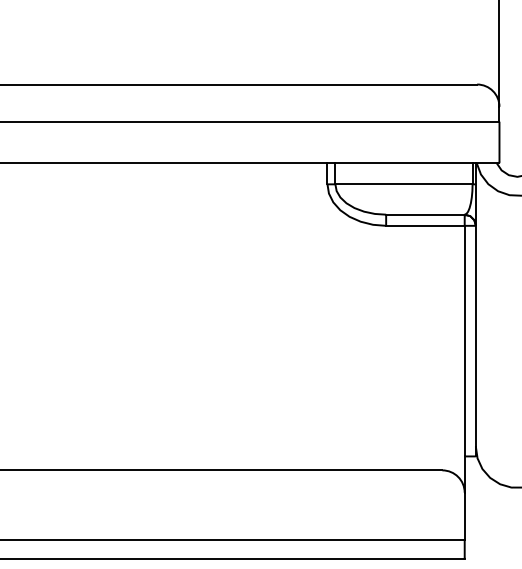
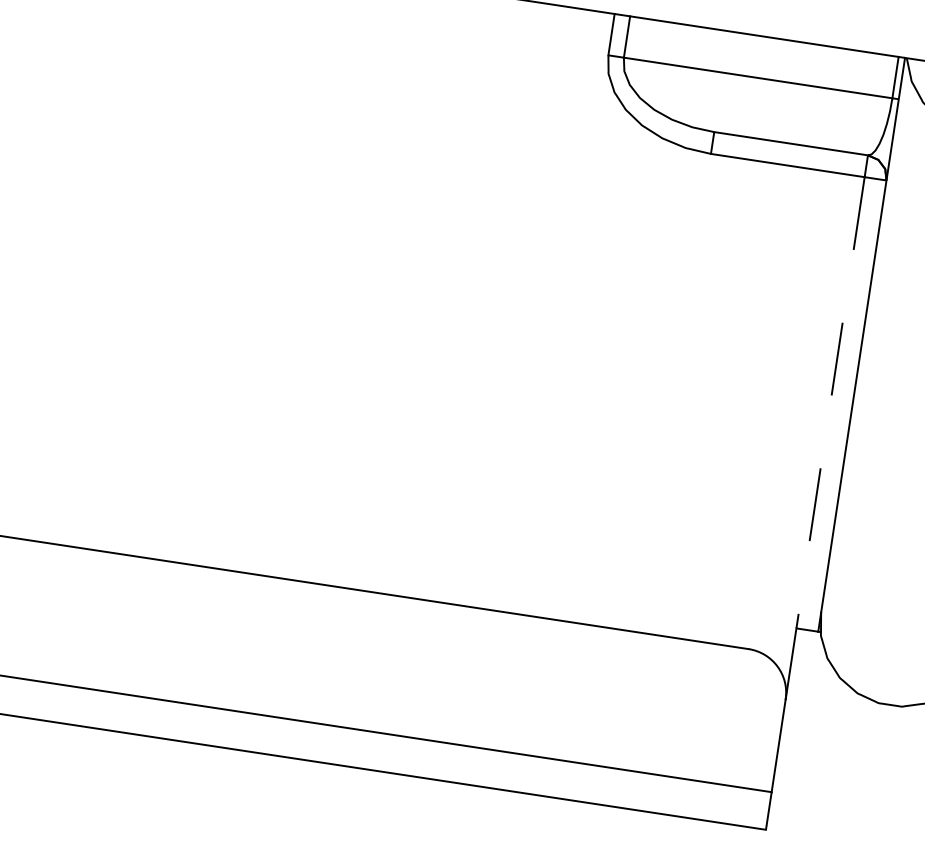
line: (464, 341) -> (830, 403), solid -> dashed

